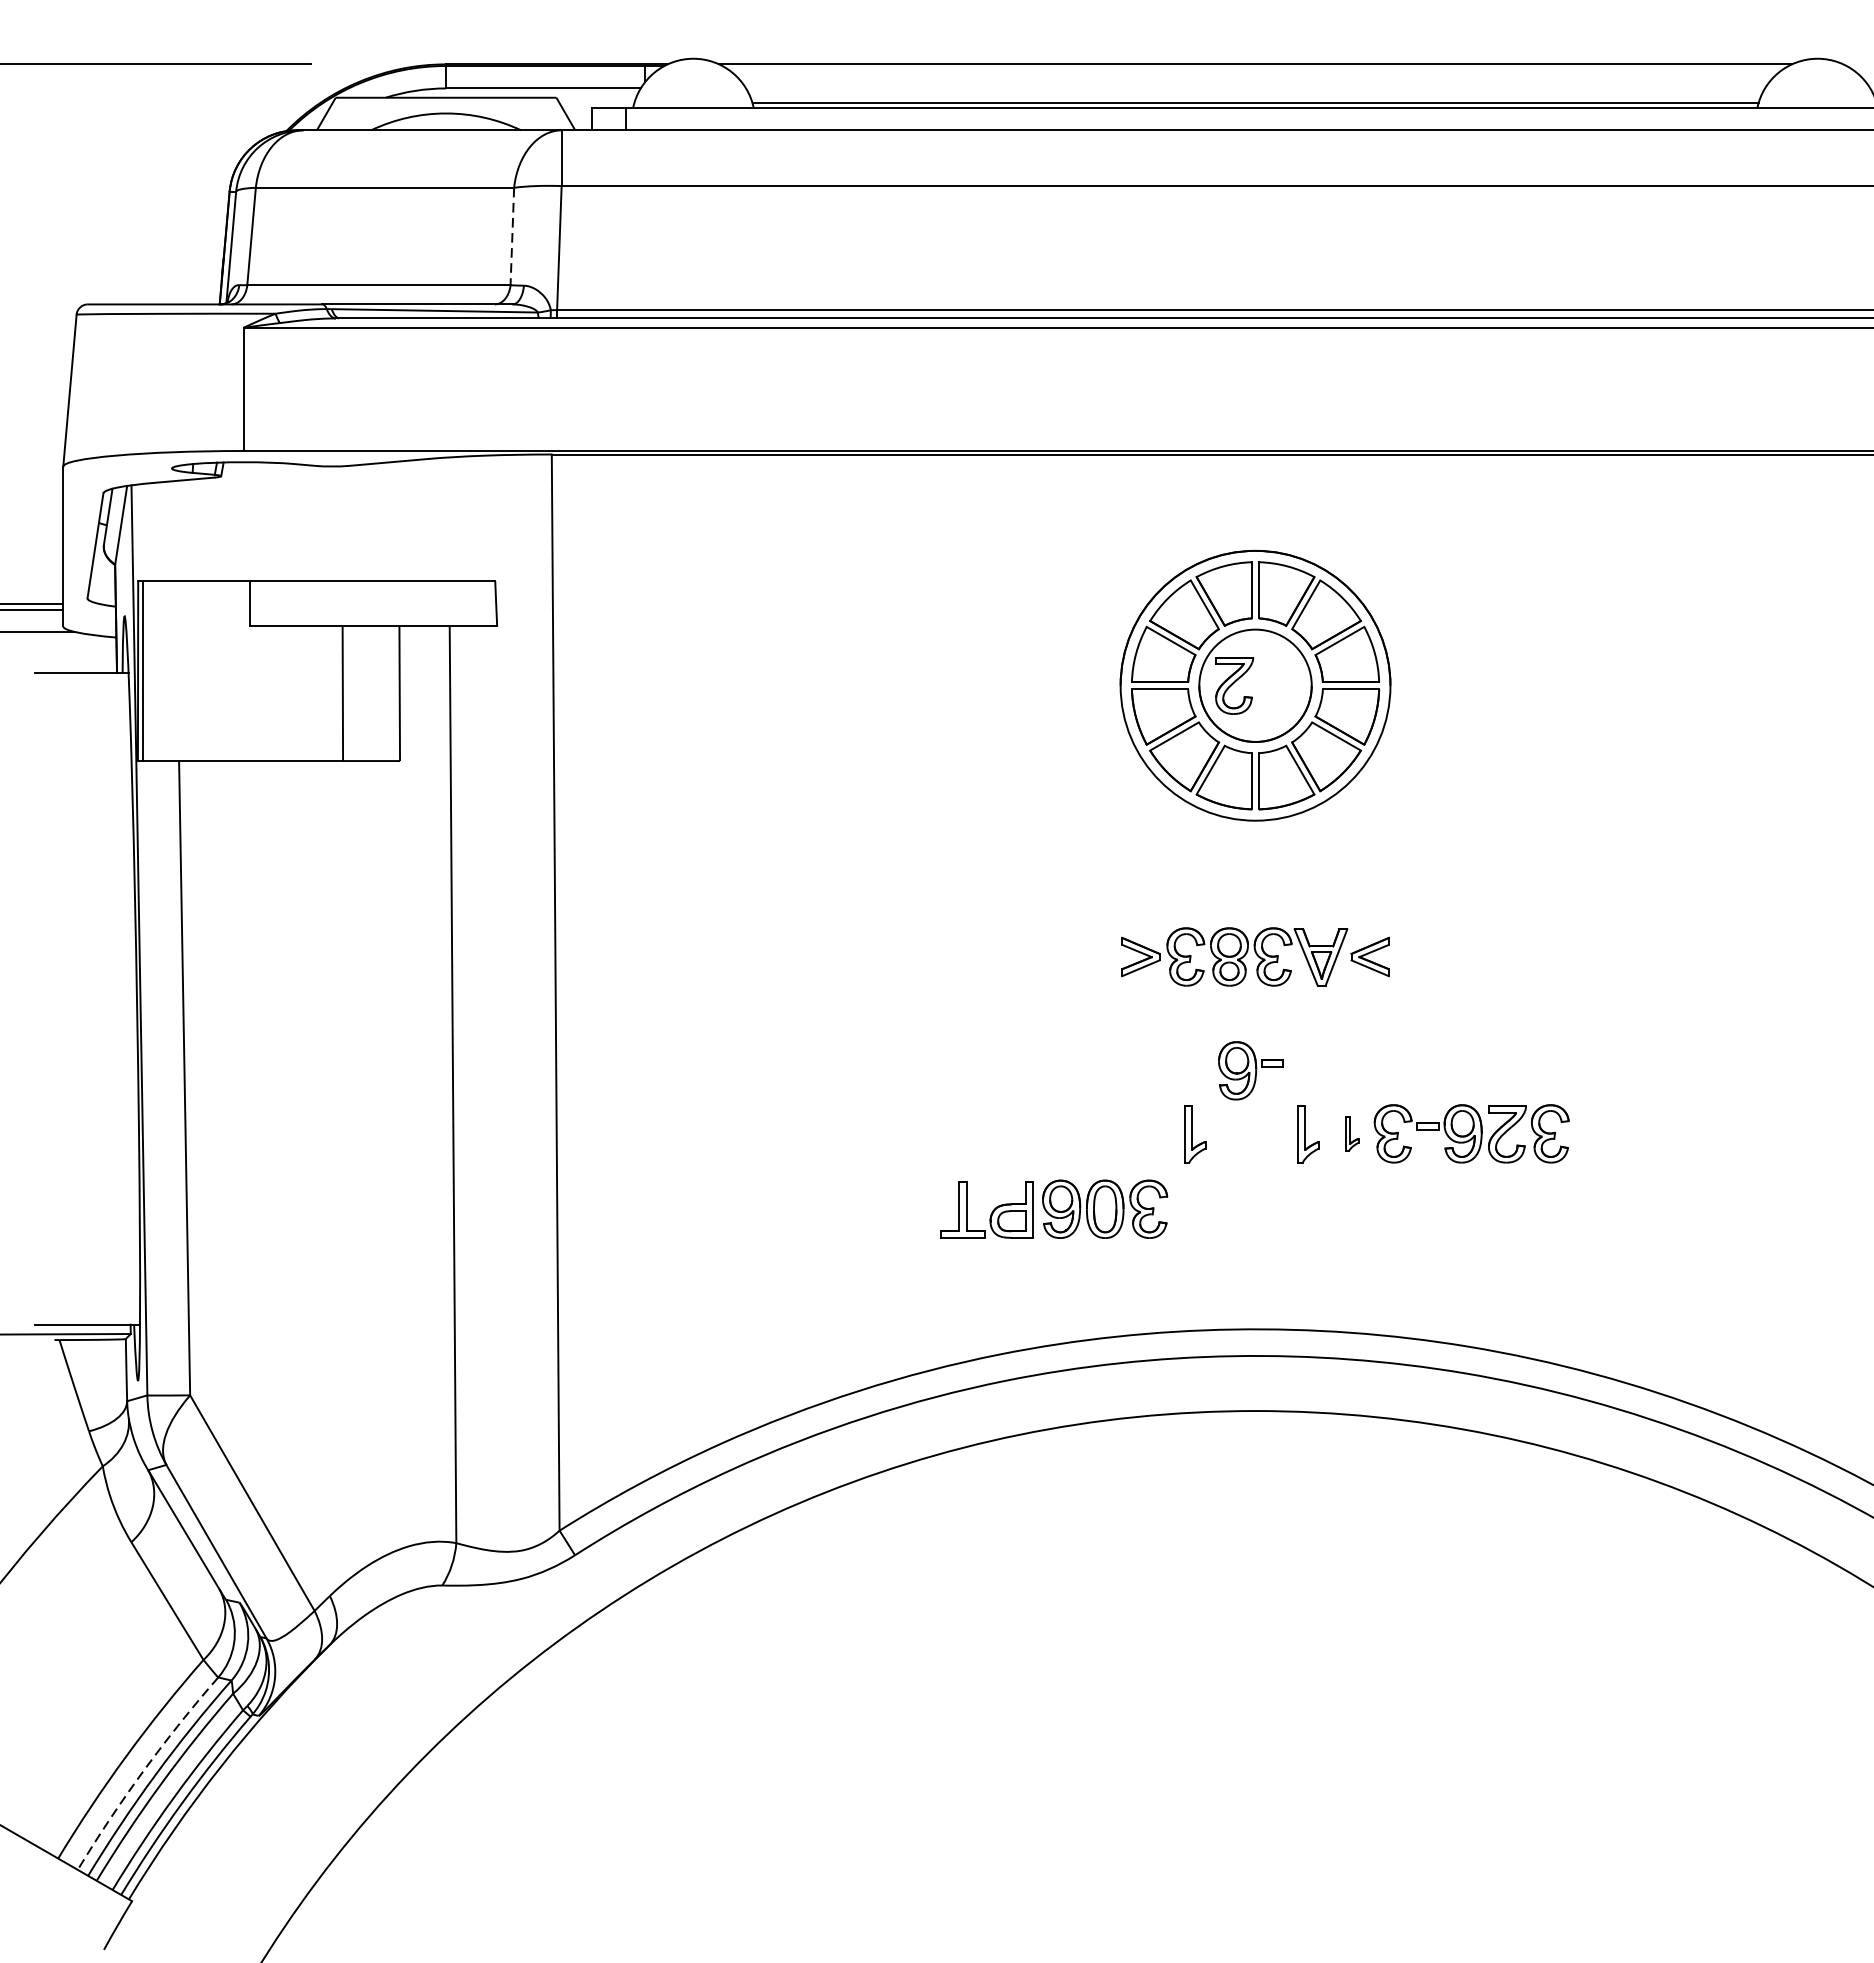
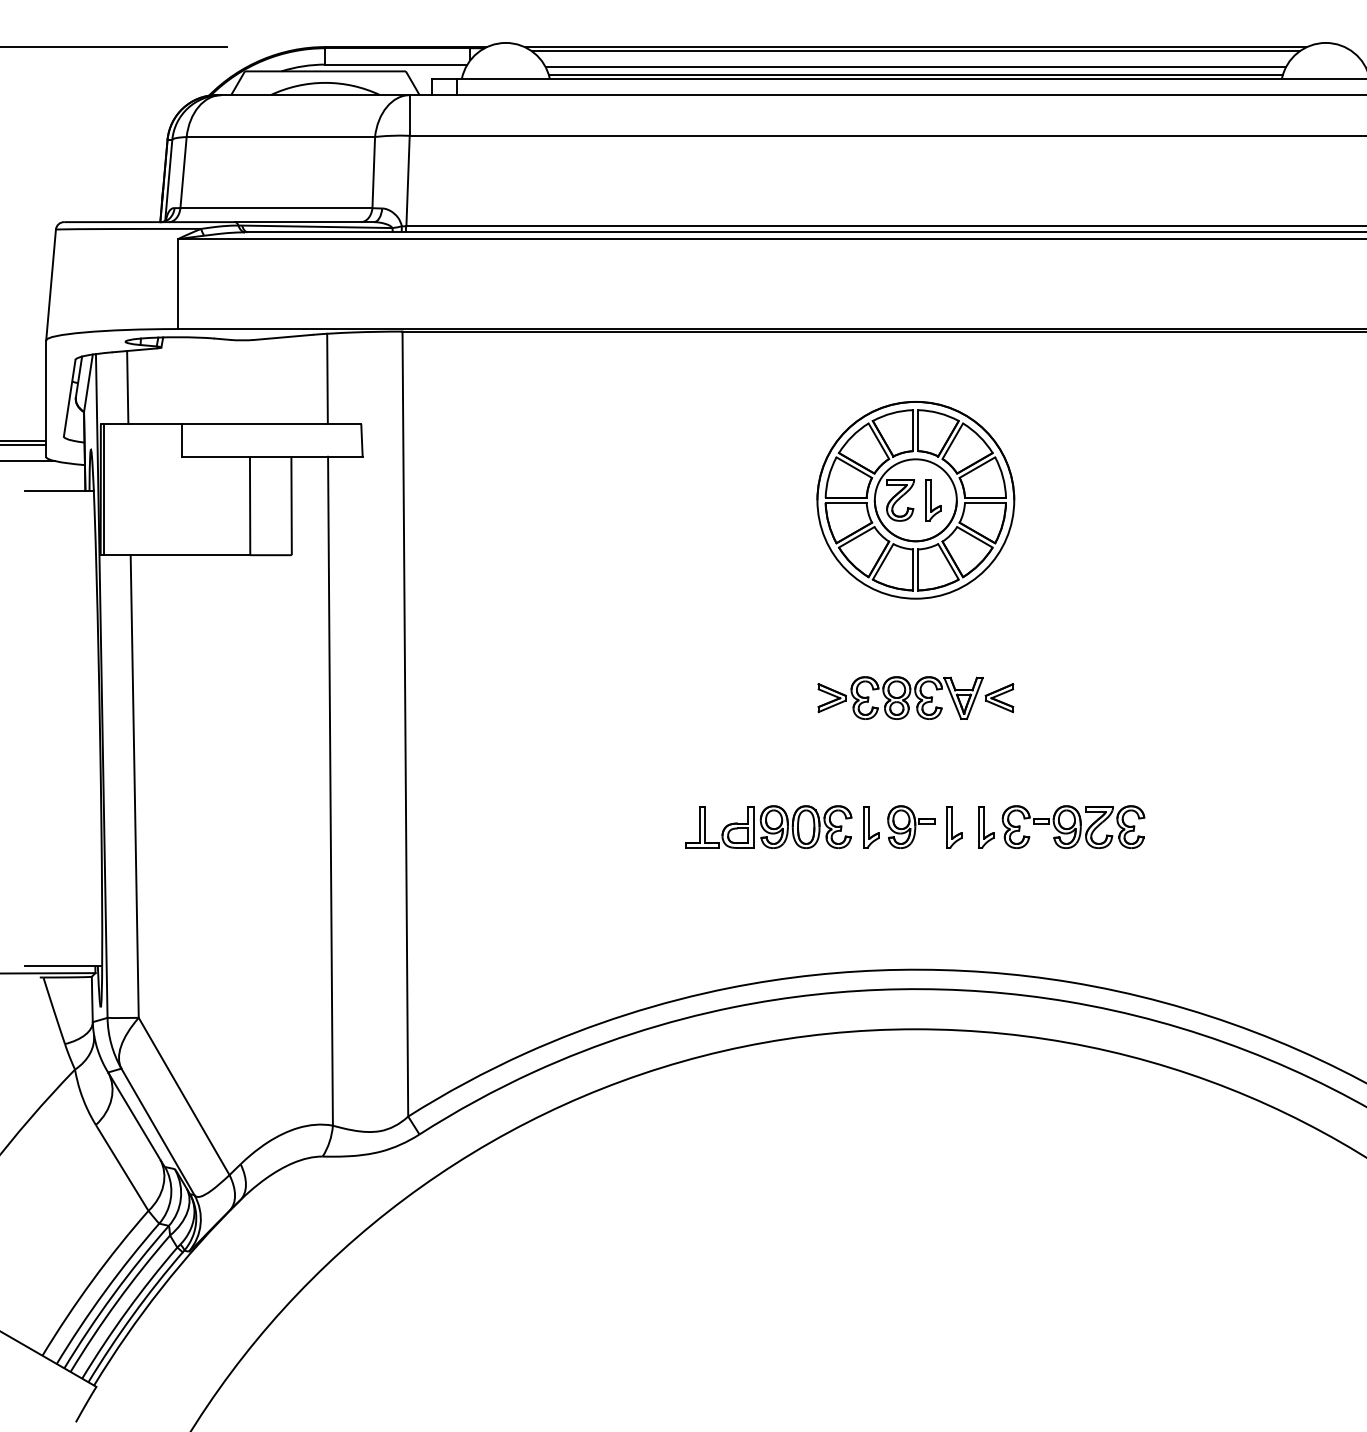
line: (1255, 70) -> (915, 51), added
line: (1255, 92) -> (915, 67), added
line: (511, 236) -> (373, 172), dashed -> solid
line: (448, 518) -> (327, 378), added
line: (174, 531) -> (127, 387), added
part: (1279, 686) -> (933, 500), added
part: (1250, 1069) -> (911, 826), moved
part: (1352, 1134) -> (986, 827), size x1.67
part: (1053, 1208) -> (768, 826), moved
arc: (143, 1770) -> (104, 1291), dashed -> solid

